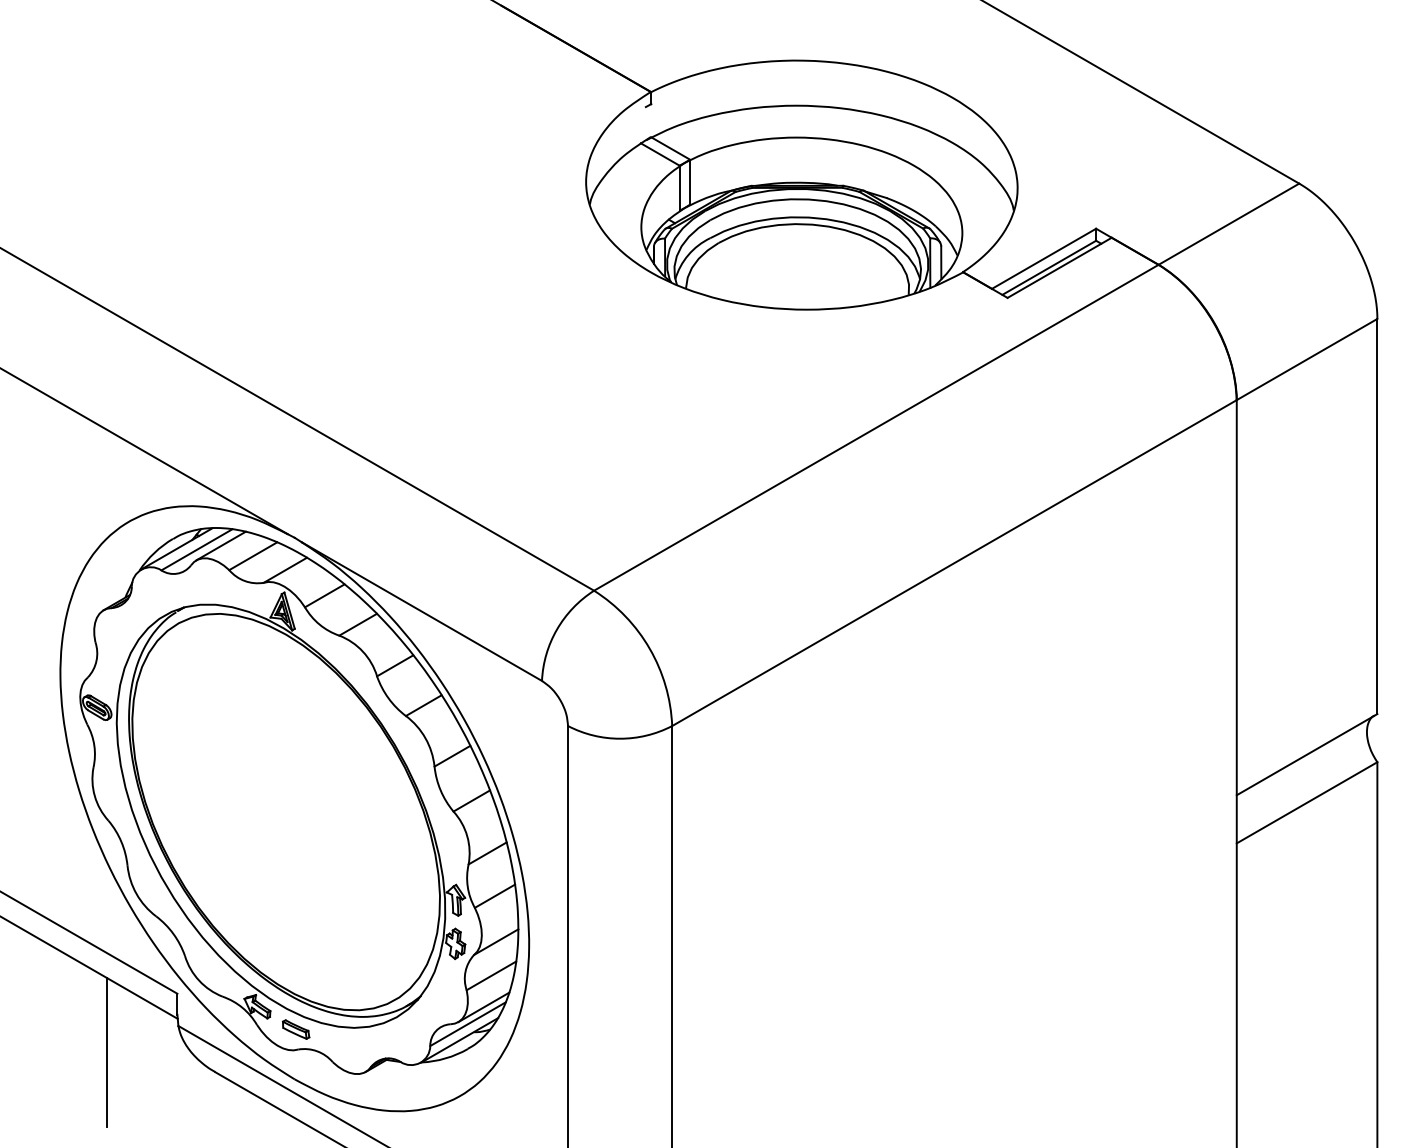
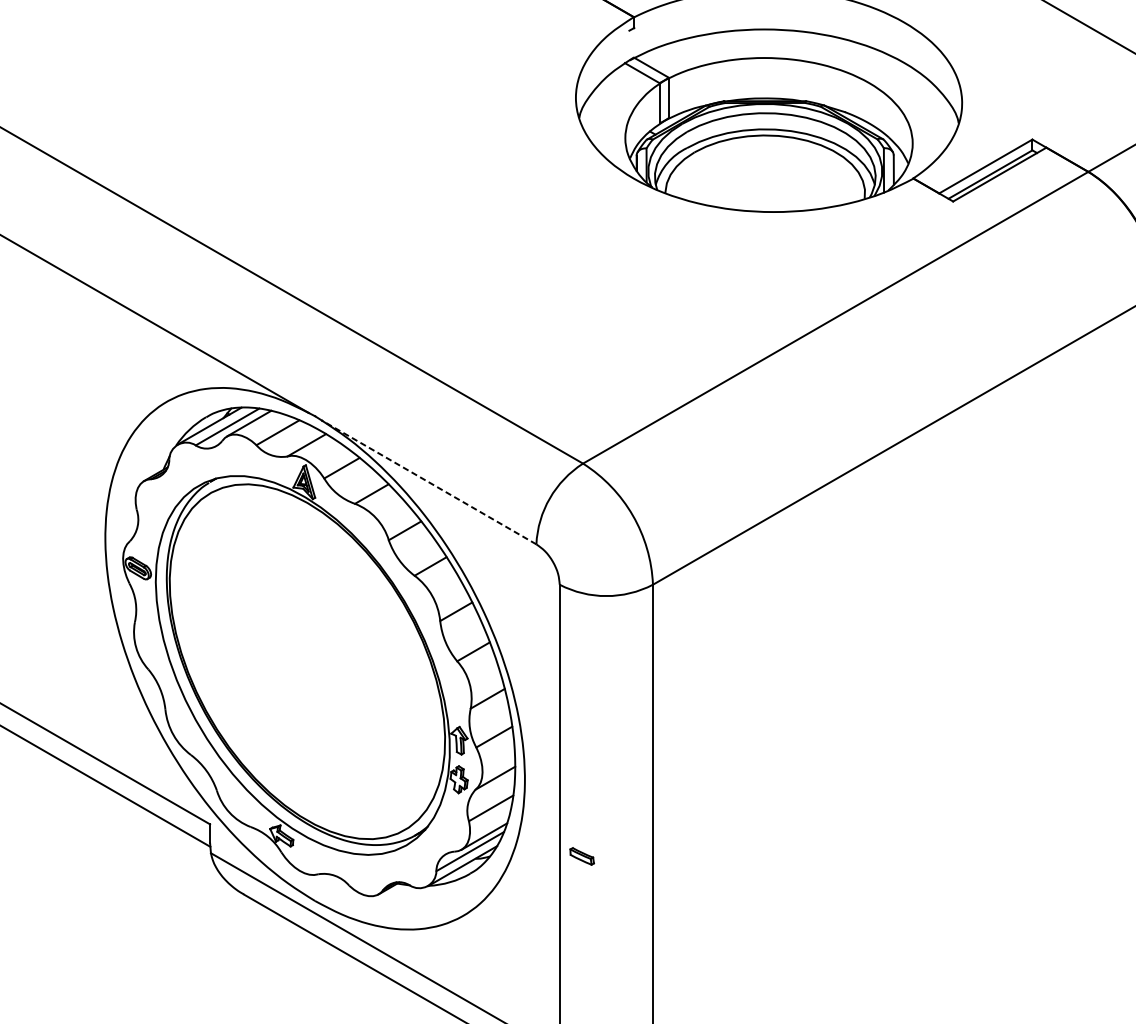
line: (421, 611) -> (428, 482), solid -> dashed
part: (296, 1029) -> (582, 856), moved
line: (107, 1052) -> (147, 876), removed

